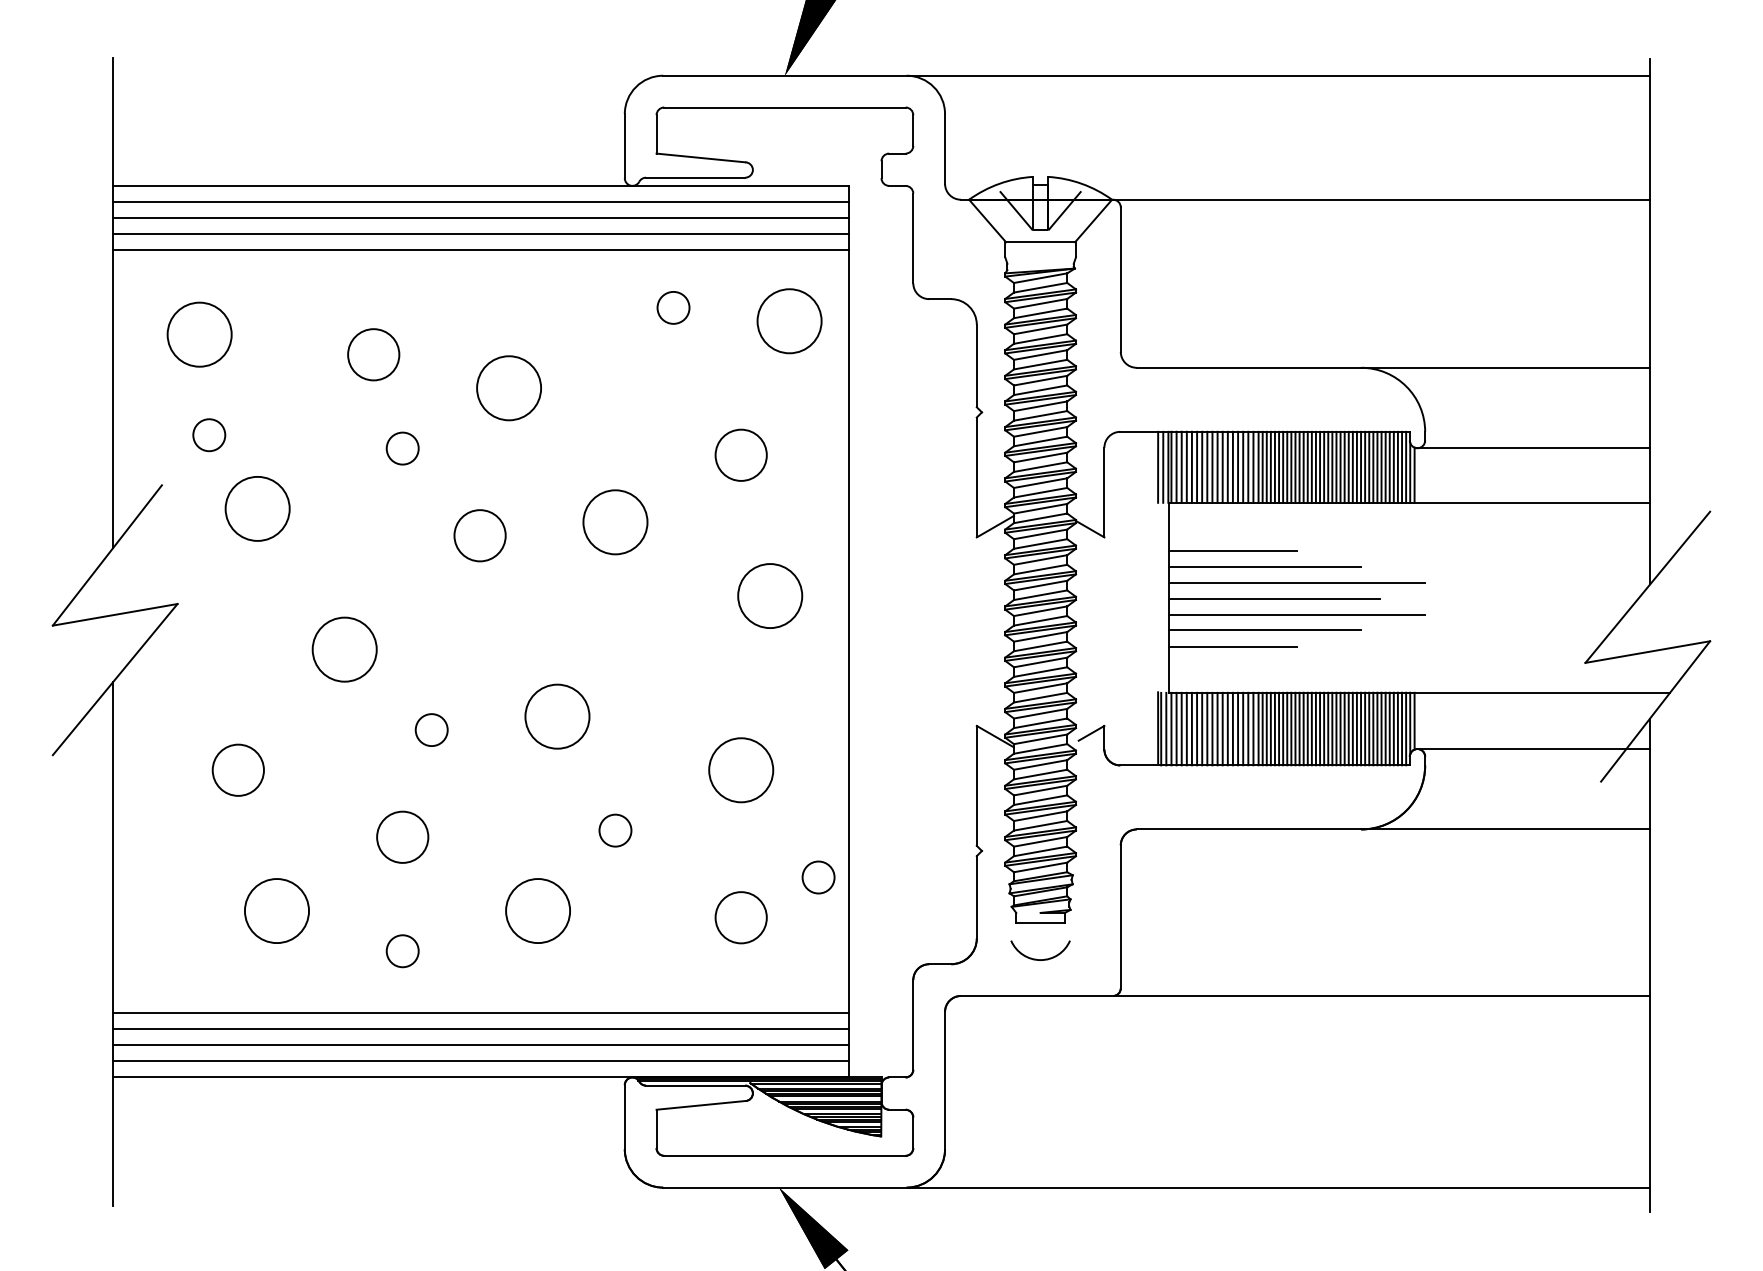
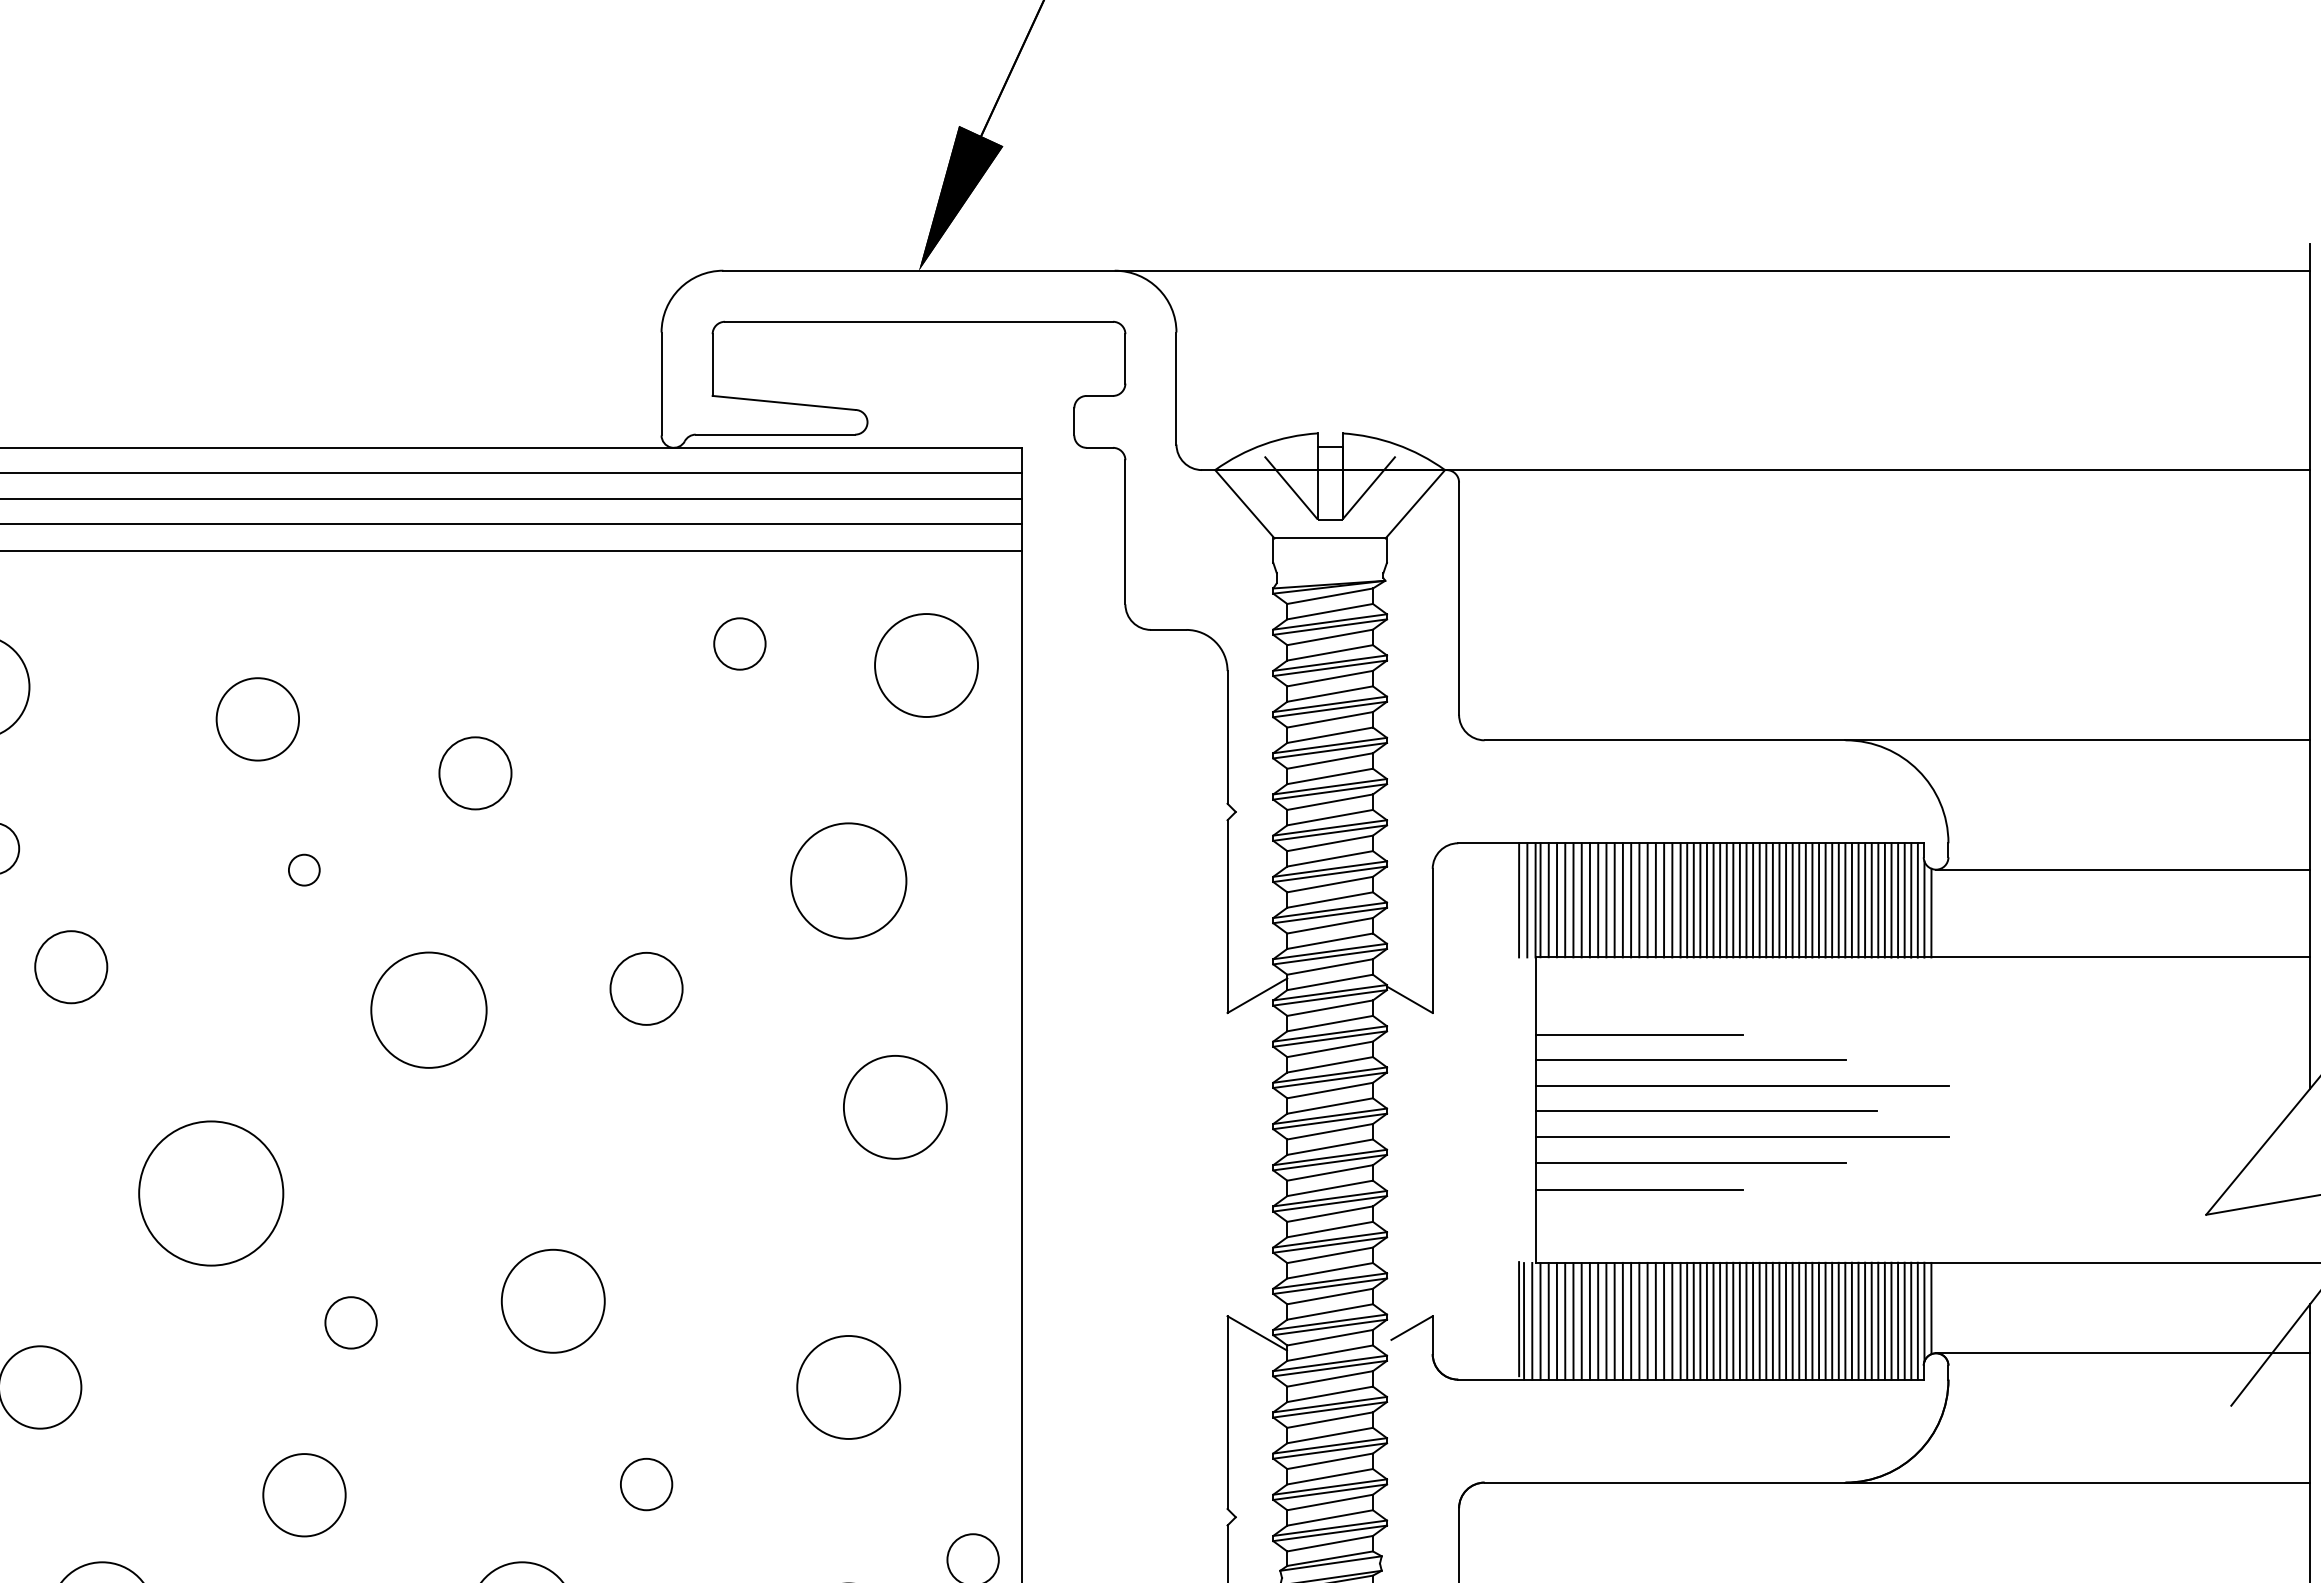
circle: (508, 388) -> (474, 773), size x0.7
circle: (402, 448) -> (304, 870), size x0.6
circle: (740, 454) -> (847, 879), size x1.4
circle: (257, 508) -> (70, 966), size x0.7
circle: (615, 522) -> (646, 989), size x0.7
circle: (479, 535) -> (427, 1009), size x1.4
circle: (344, 649) -> (210, 1193), size x1.4

